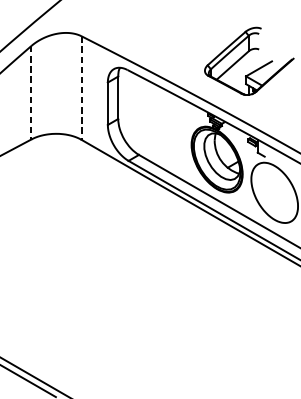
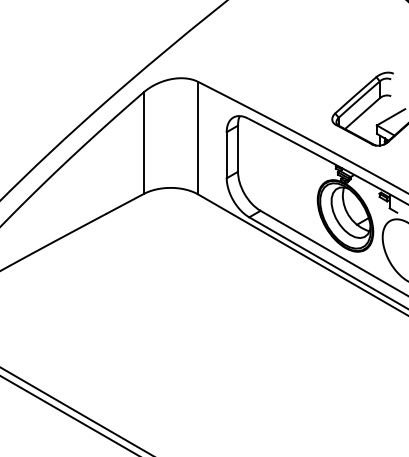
line: (81, 88) -> (198, 138), dashed -> solid
line: (31, 92) -> (143, 143), dashed -> solid

